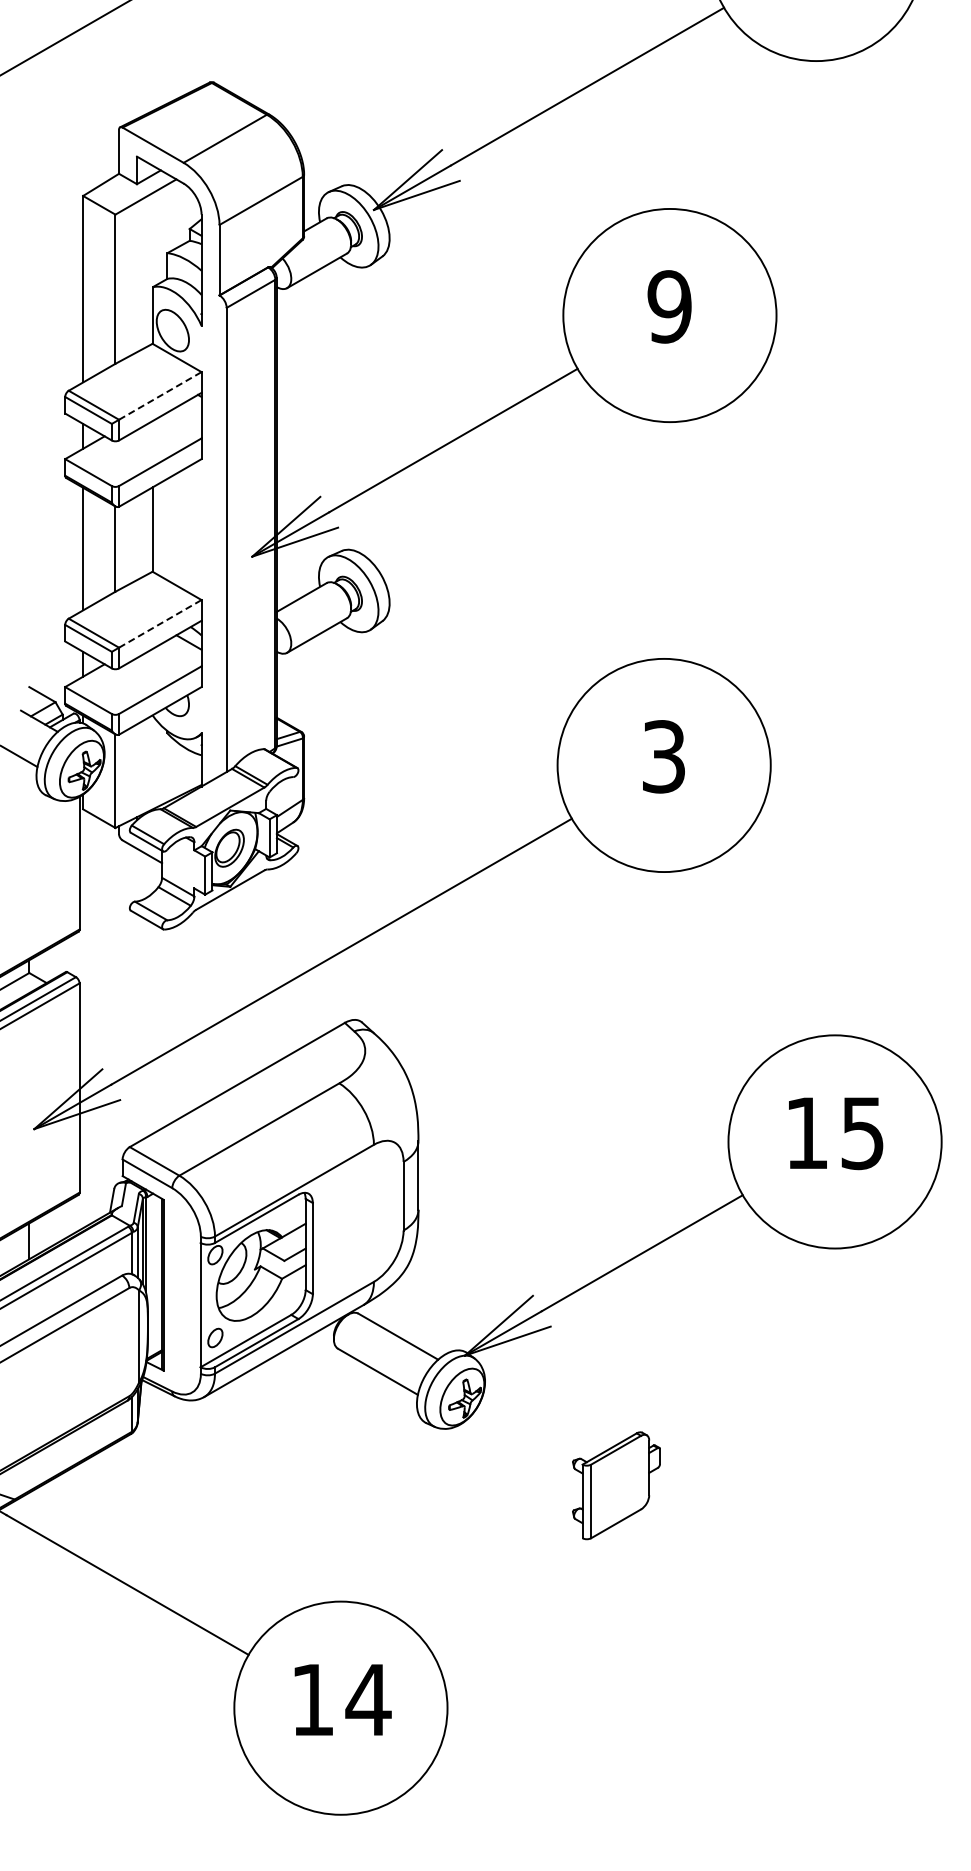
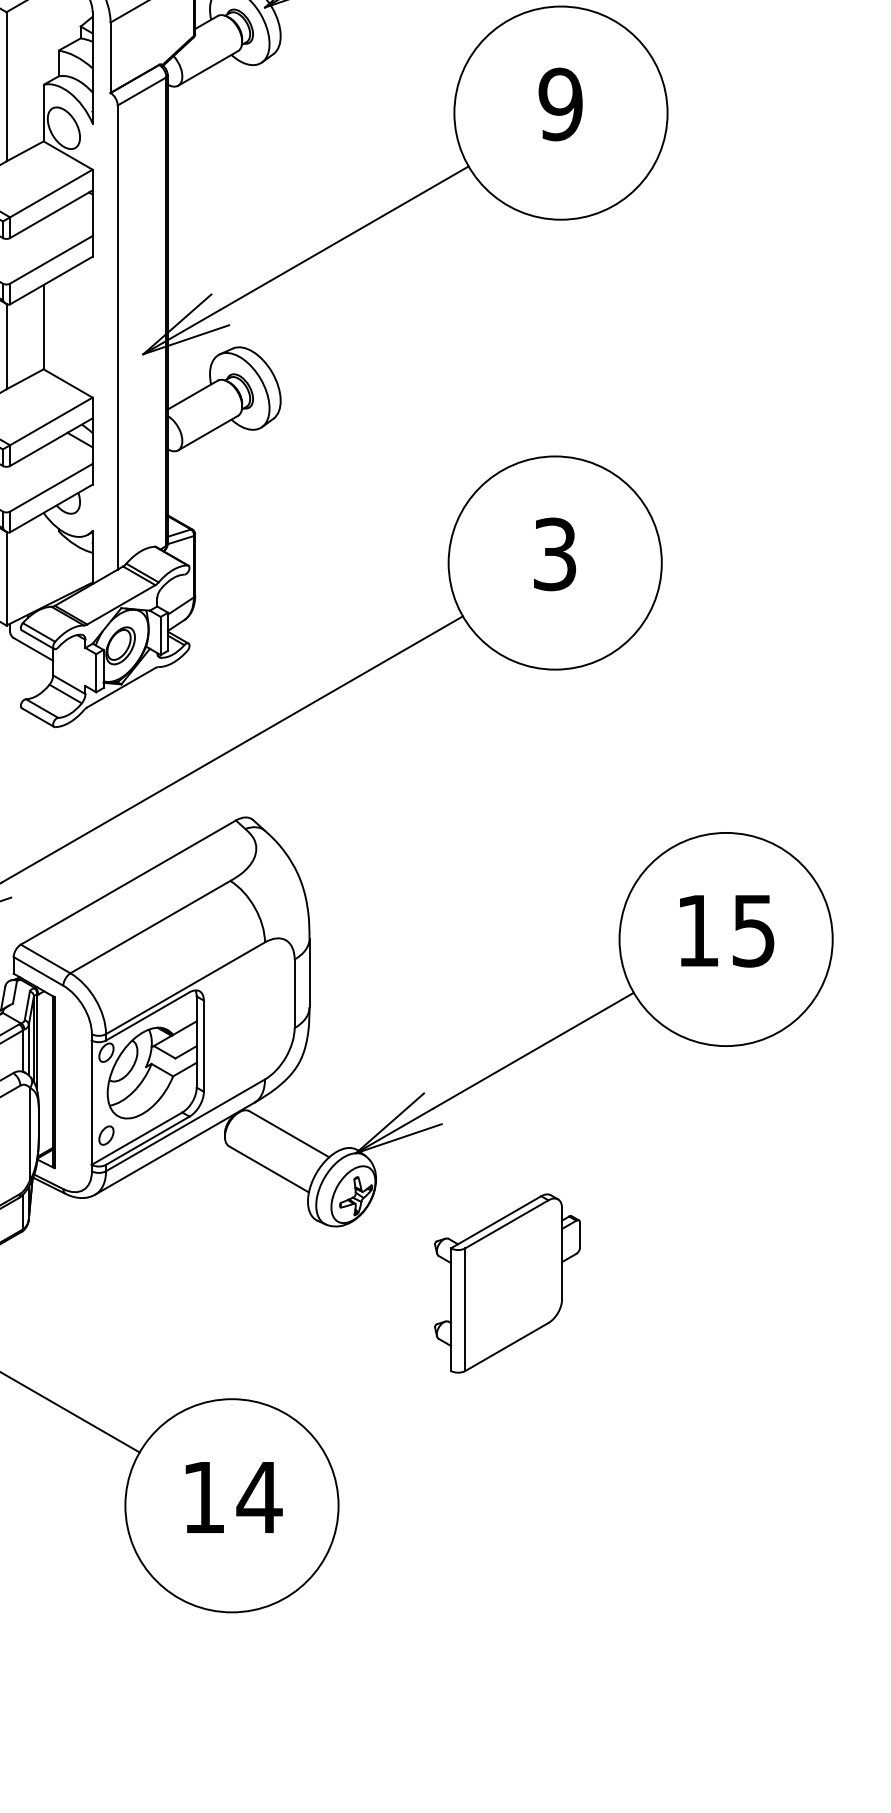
line: (160, 395) -> (51, 193), dashed -> solid
line: (160, 623) -> (51, 421), dashed -> solid
part: (616, 1485) -> (507, 1283), size x1.67

